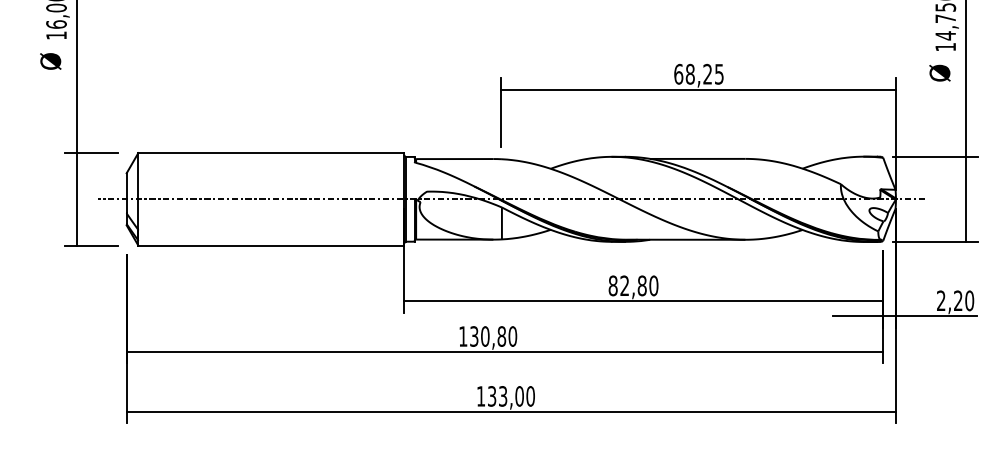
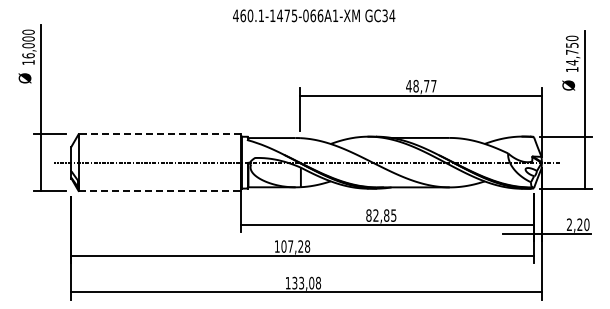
text: (699, 73) -> (421, 85), 68,25 -> 48,77
line: (270, 153) -> (159, 134), solid -> dashed
line: (272, 244) -> (160, 190), solid -> dashed
text: (653, 285) -> (393, 215), 82,80 -> 82,85
text: (493, 336) -> (295, 246), 130,80 -> 107,28
text: (530, 396) -> (318, 283), 133,00 -> 133,08

